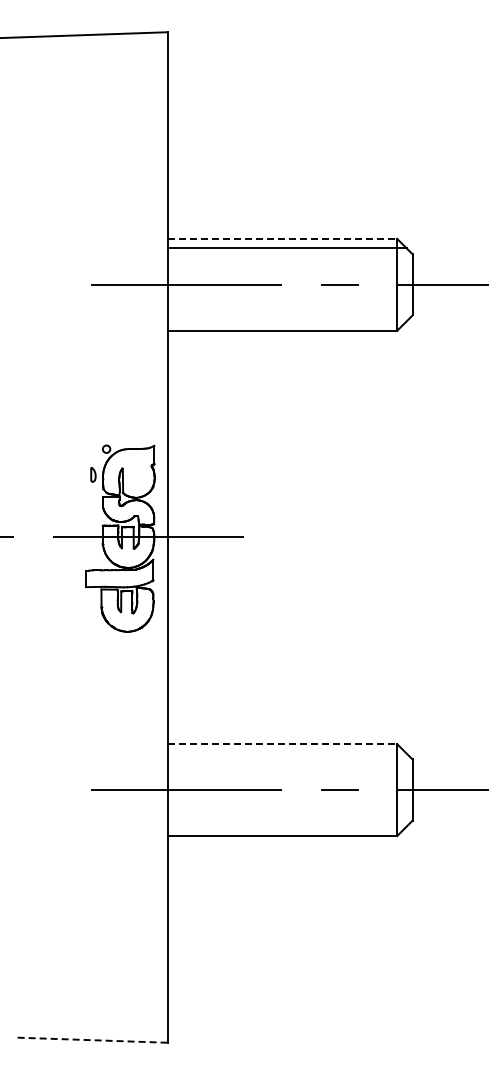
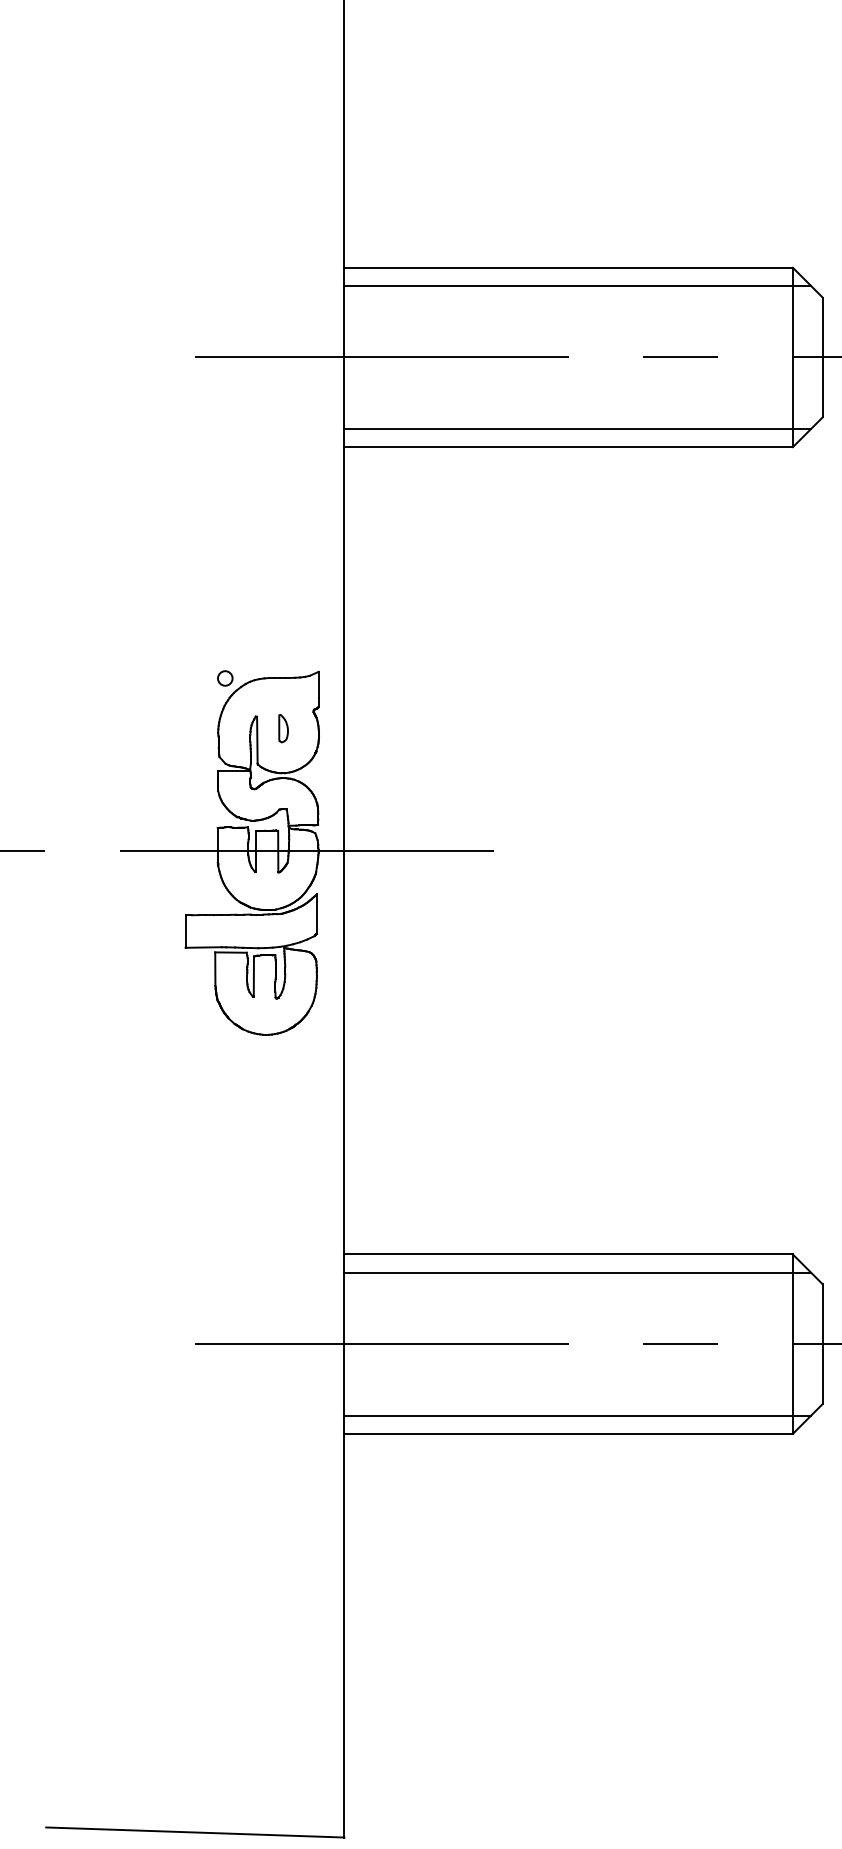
line: (282, 238) -> (568, 266), dashed -> solid
line: (286, 321) -> (576, 429), added
part: (93, 474) -> (283, 727), moved
line: (282, 744) -> (568, 1255), dashed -> solid
line: (286, 753) -> (576, 1272), added
line: (286, 826) -> (576, 1415), added
line: (90, 1040) -> (193, 1833), dashed -> solid

